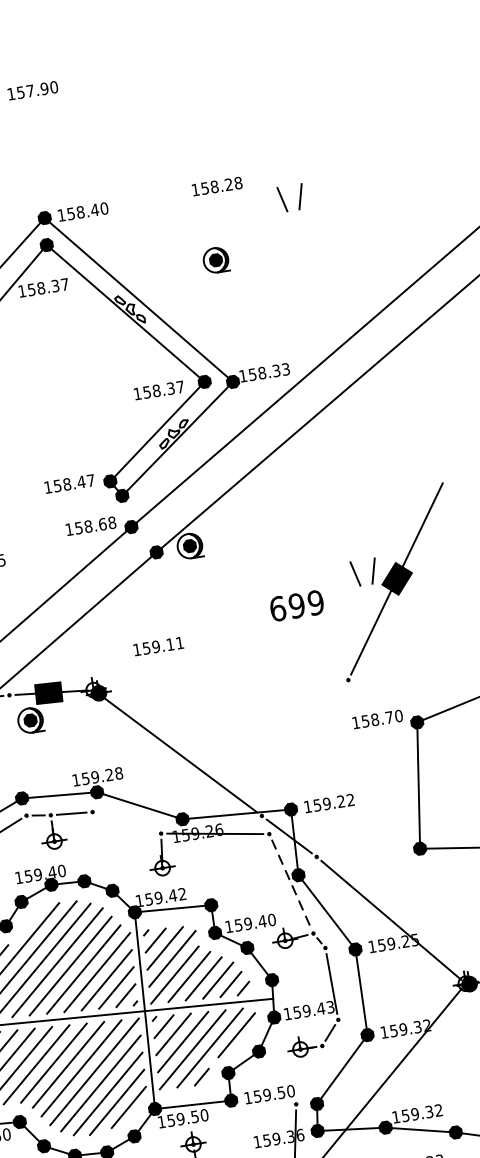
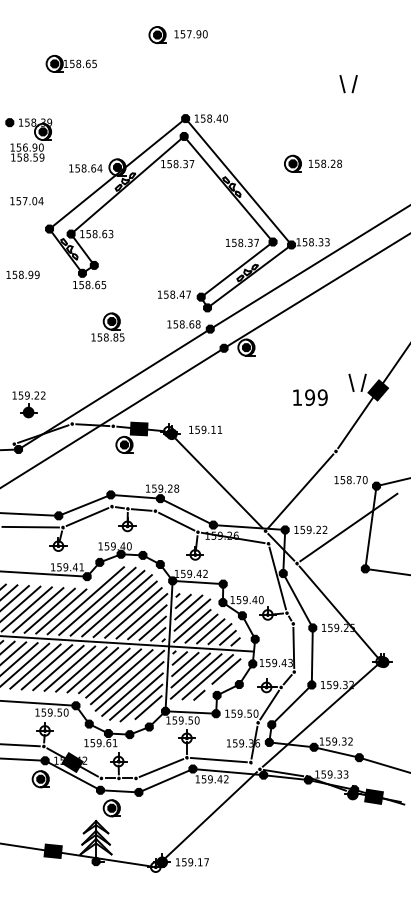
text: (217, 185) -> (325, 163), moved
part: (291, 198) -> (348, 84), moved
text: (278, 608) -> (297, 397), 699 -> 199
text: (158, 645) -> (205, 429), moved
line: (304, 748) -> (300, 491), added
line: (385, 790) -> (348, 527), added
line: (126, 822) -> (176, 521), added
line: (291, 883) -> (277, 578), dashed -> solid
line: (308, 1074) -> (269, 704), added

